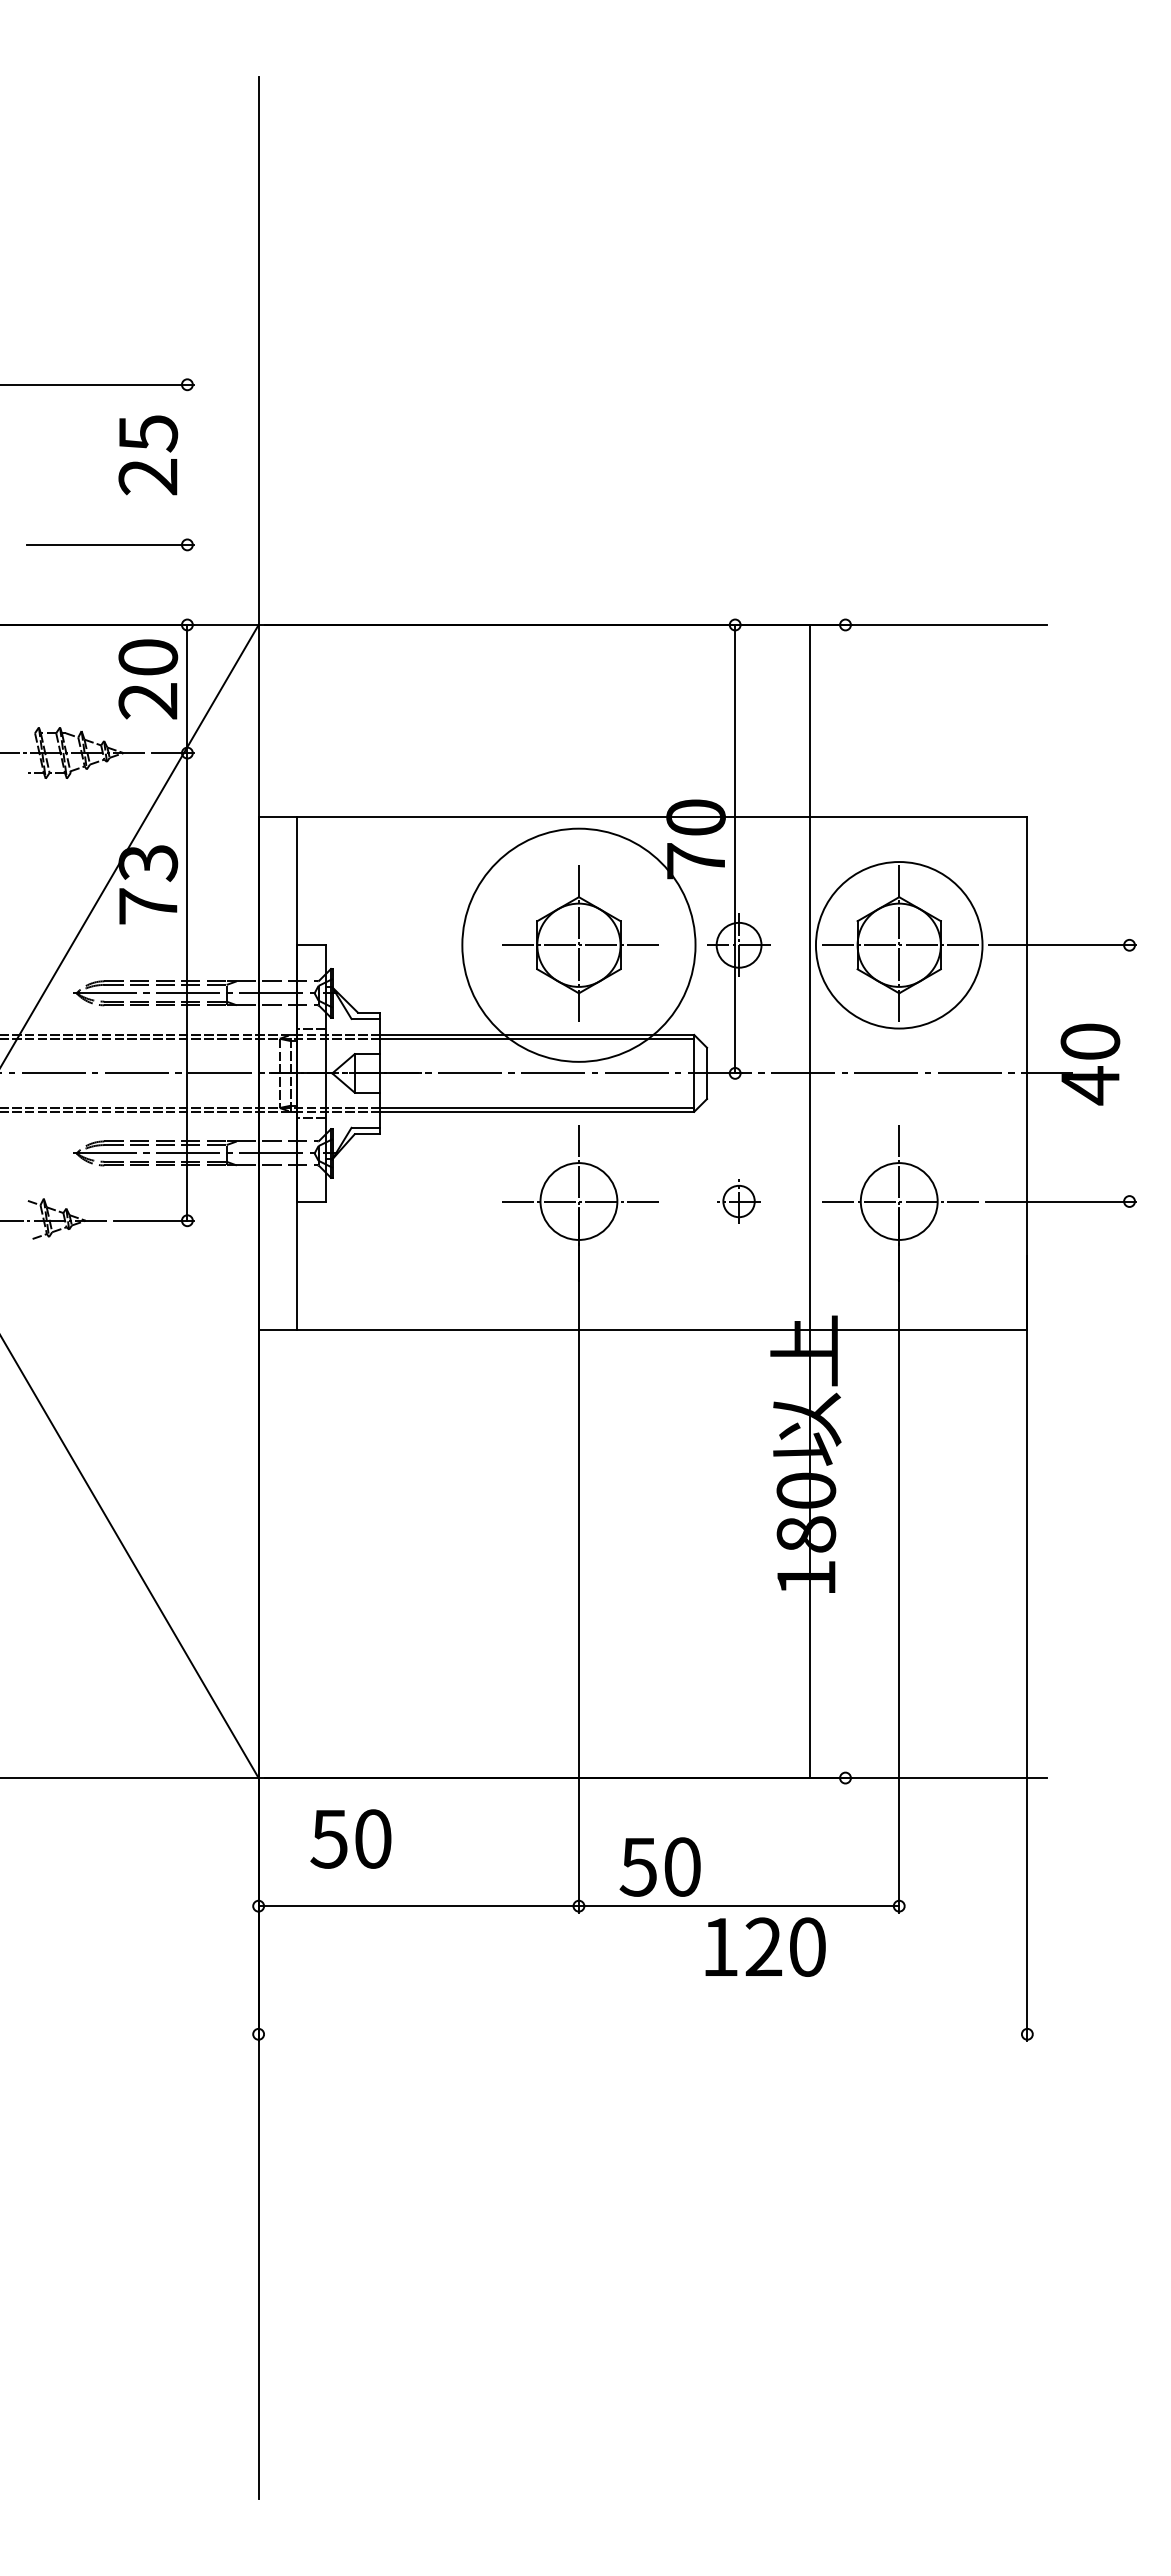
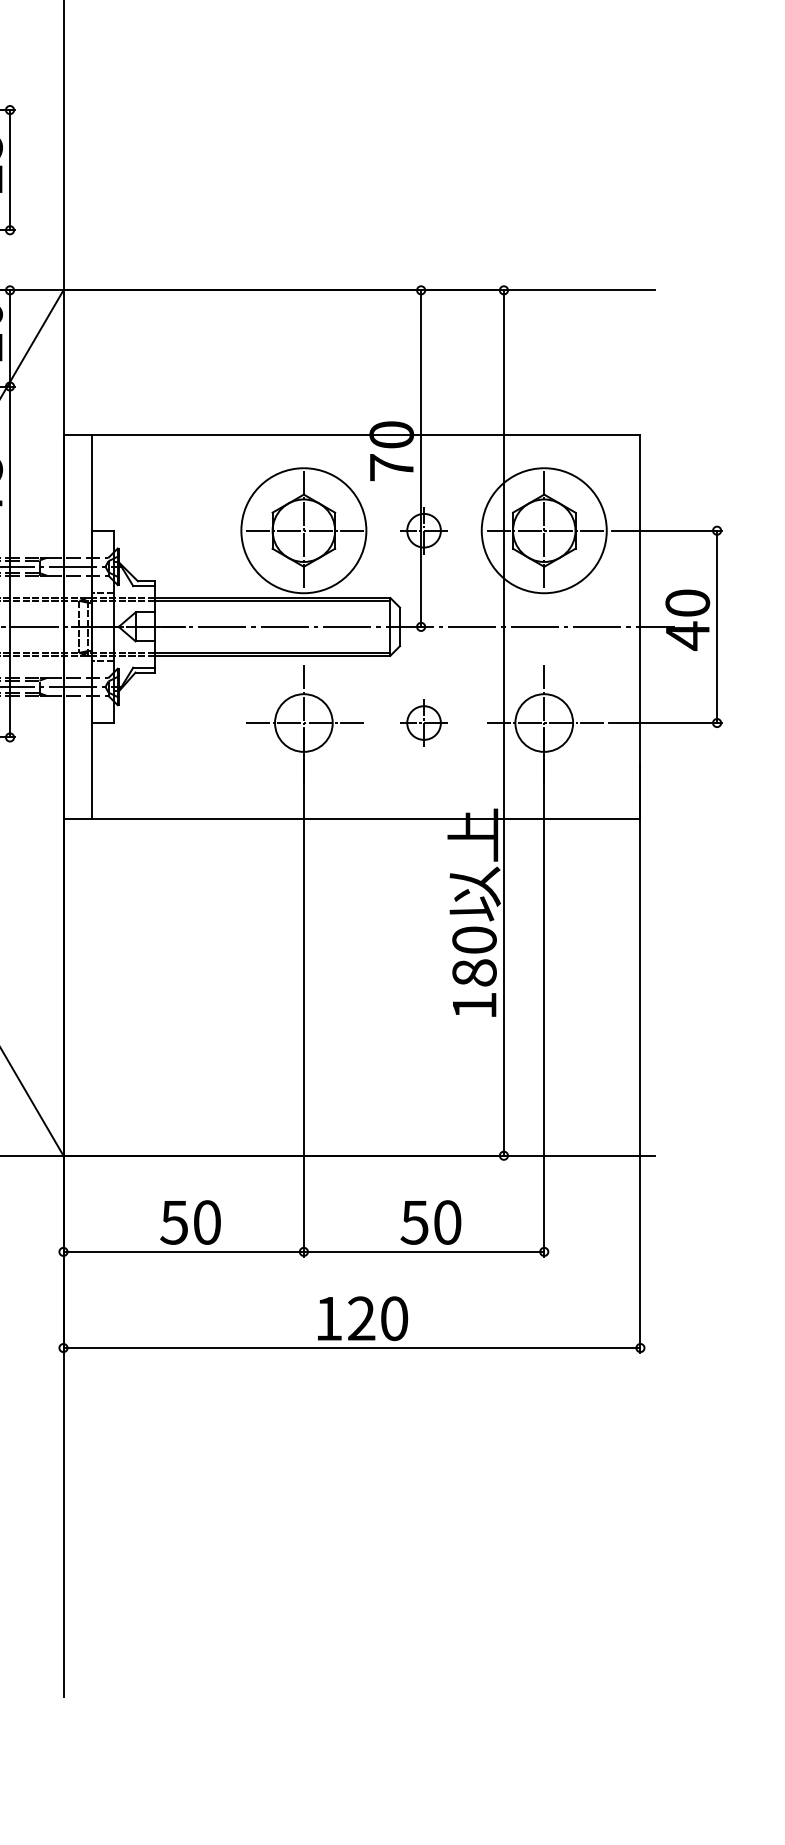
line: (187, 464) -> (10, 169), added
circle: (578, 945) -> (303, 530), size x0.71
line: (1129, 1073) -> (717, 626), added
part: (738, 1201) -> (423, 723), size x1.43
line: (809, 1201) -> (503, 723), moved
text: (350, 1838) -> (190, 1222), moved
text: (659, 1866) -> (430, 1222), moved
text: (765, 1946) -> (362, 1318), moved
line: (642, 2034) -> (351, 1348), added

